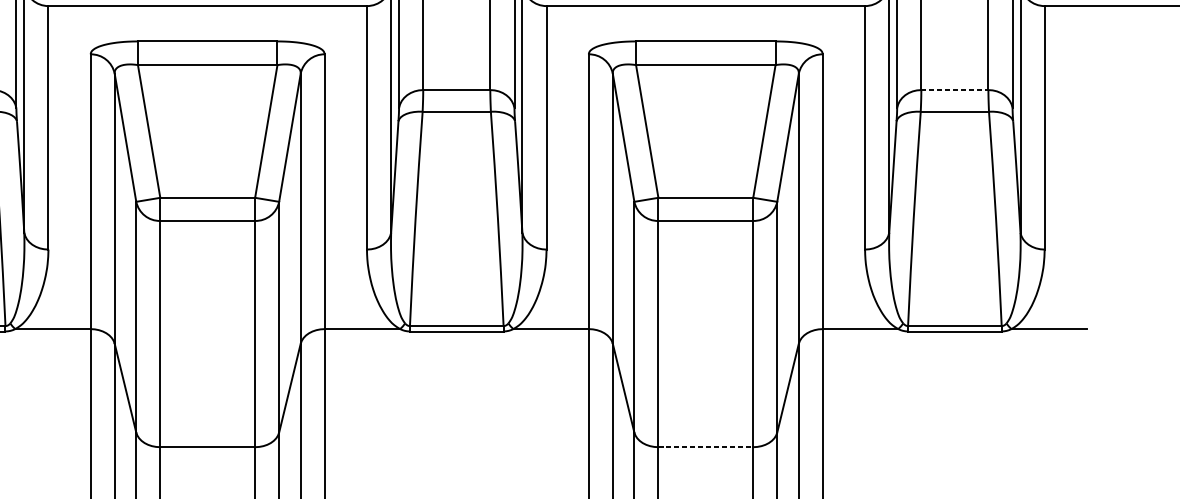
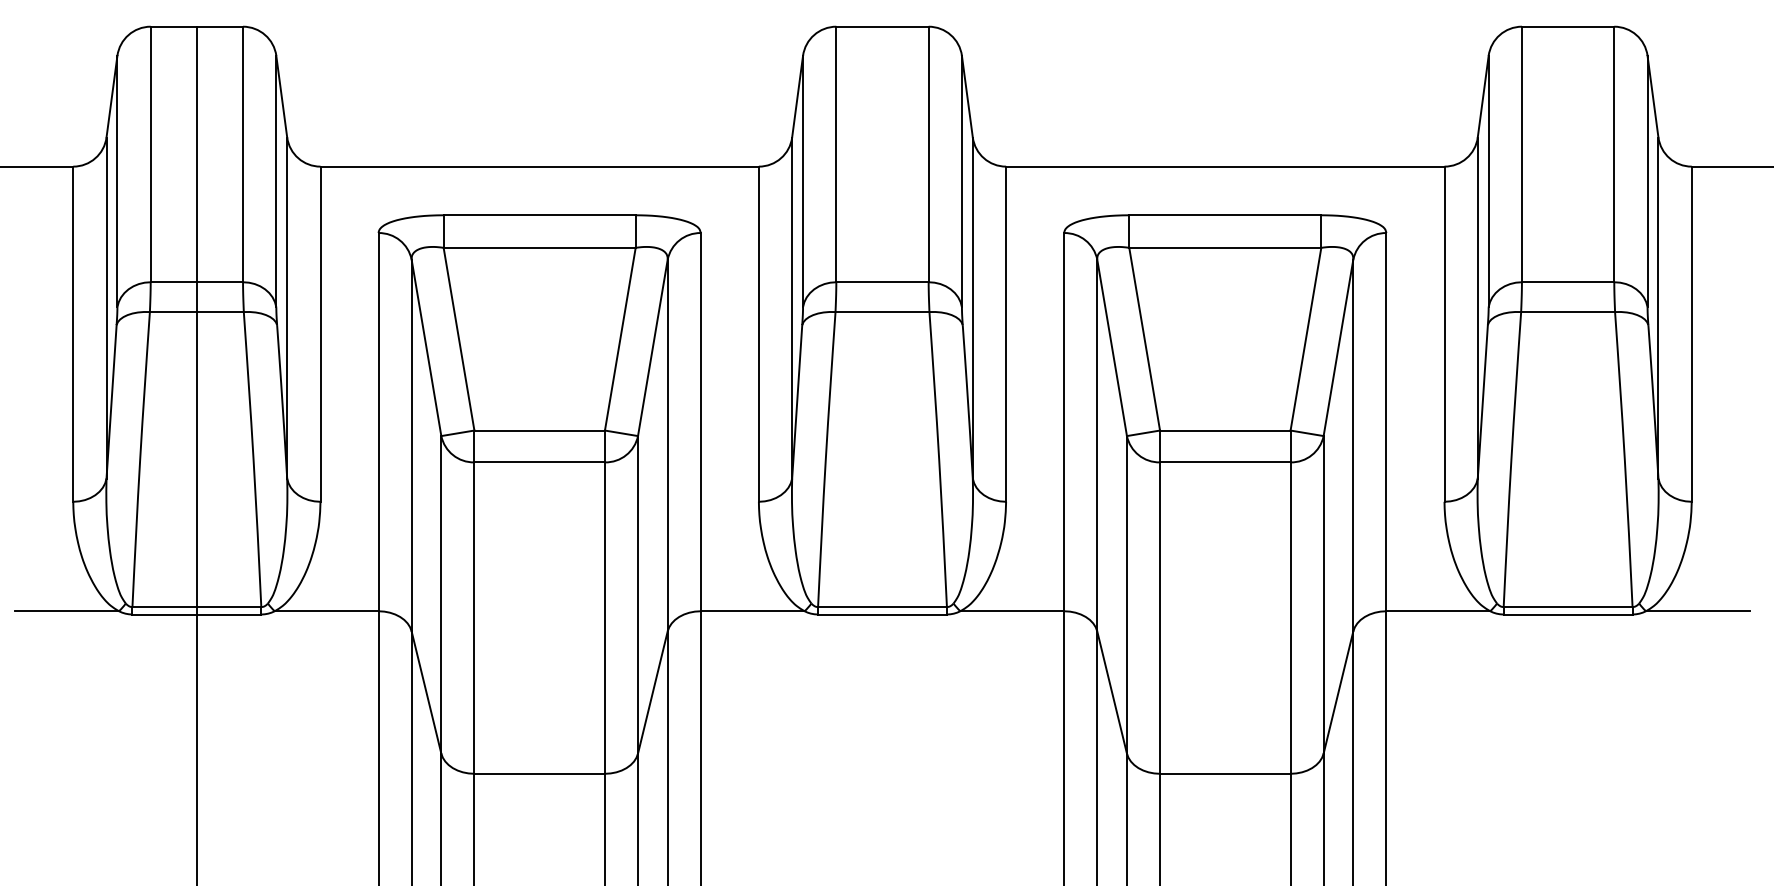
line: (955, 90) -> (1568, 282), dashed -> solid
line: (705, 446) -> (1225, 773), dashed -> solid

